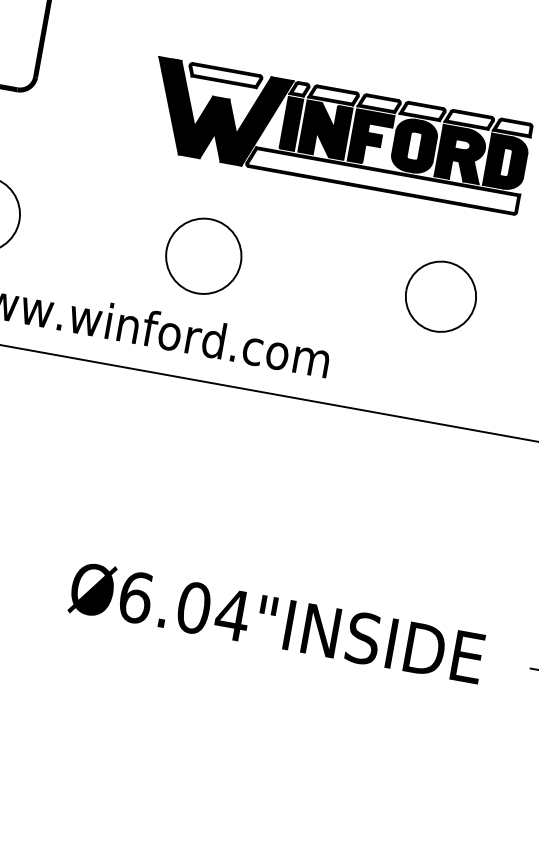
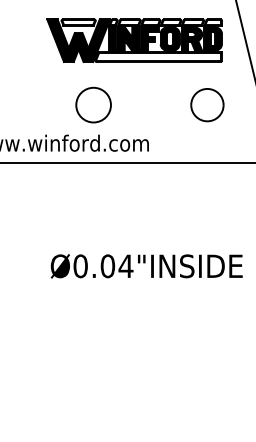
circle: (203, 254) -> (93, 104), moved
part: (440, 297) -> (207, 105), moved
text: (135, 597) -> (80, 266), Ø6.04"INSIDE -> Ø0.04"INSIDE

